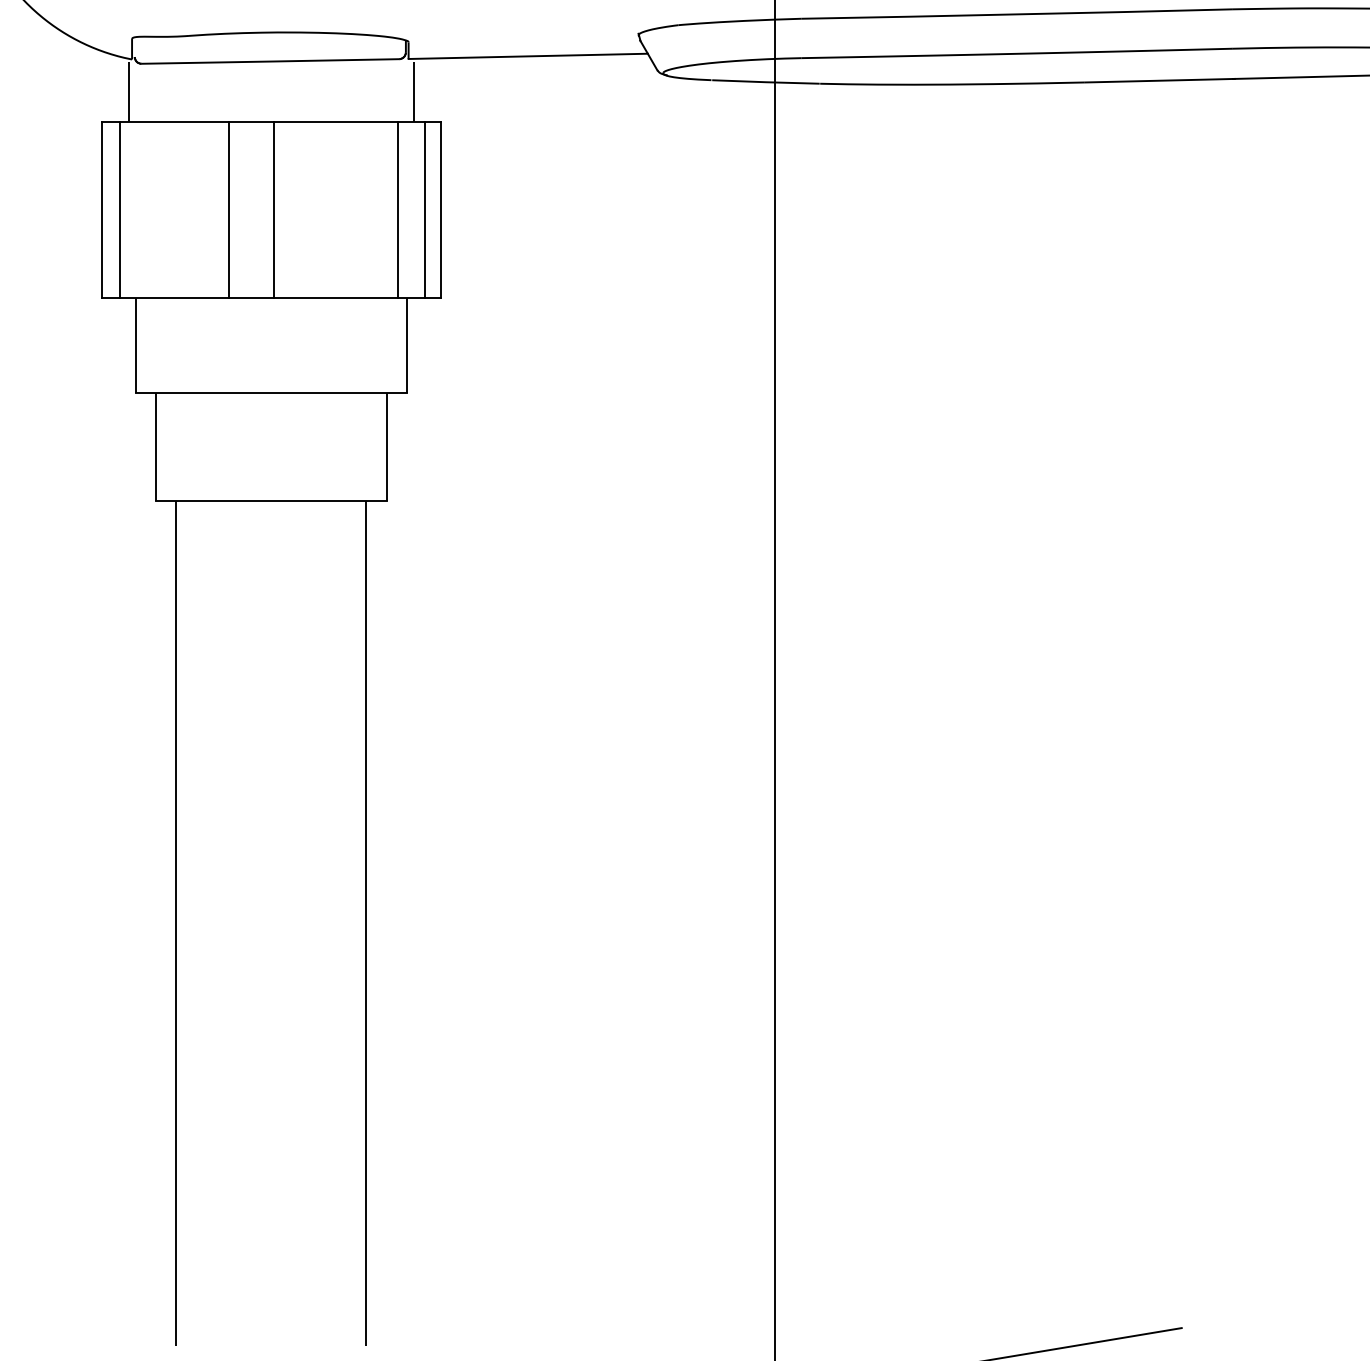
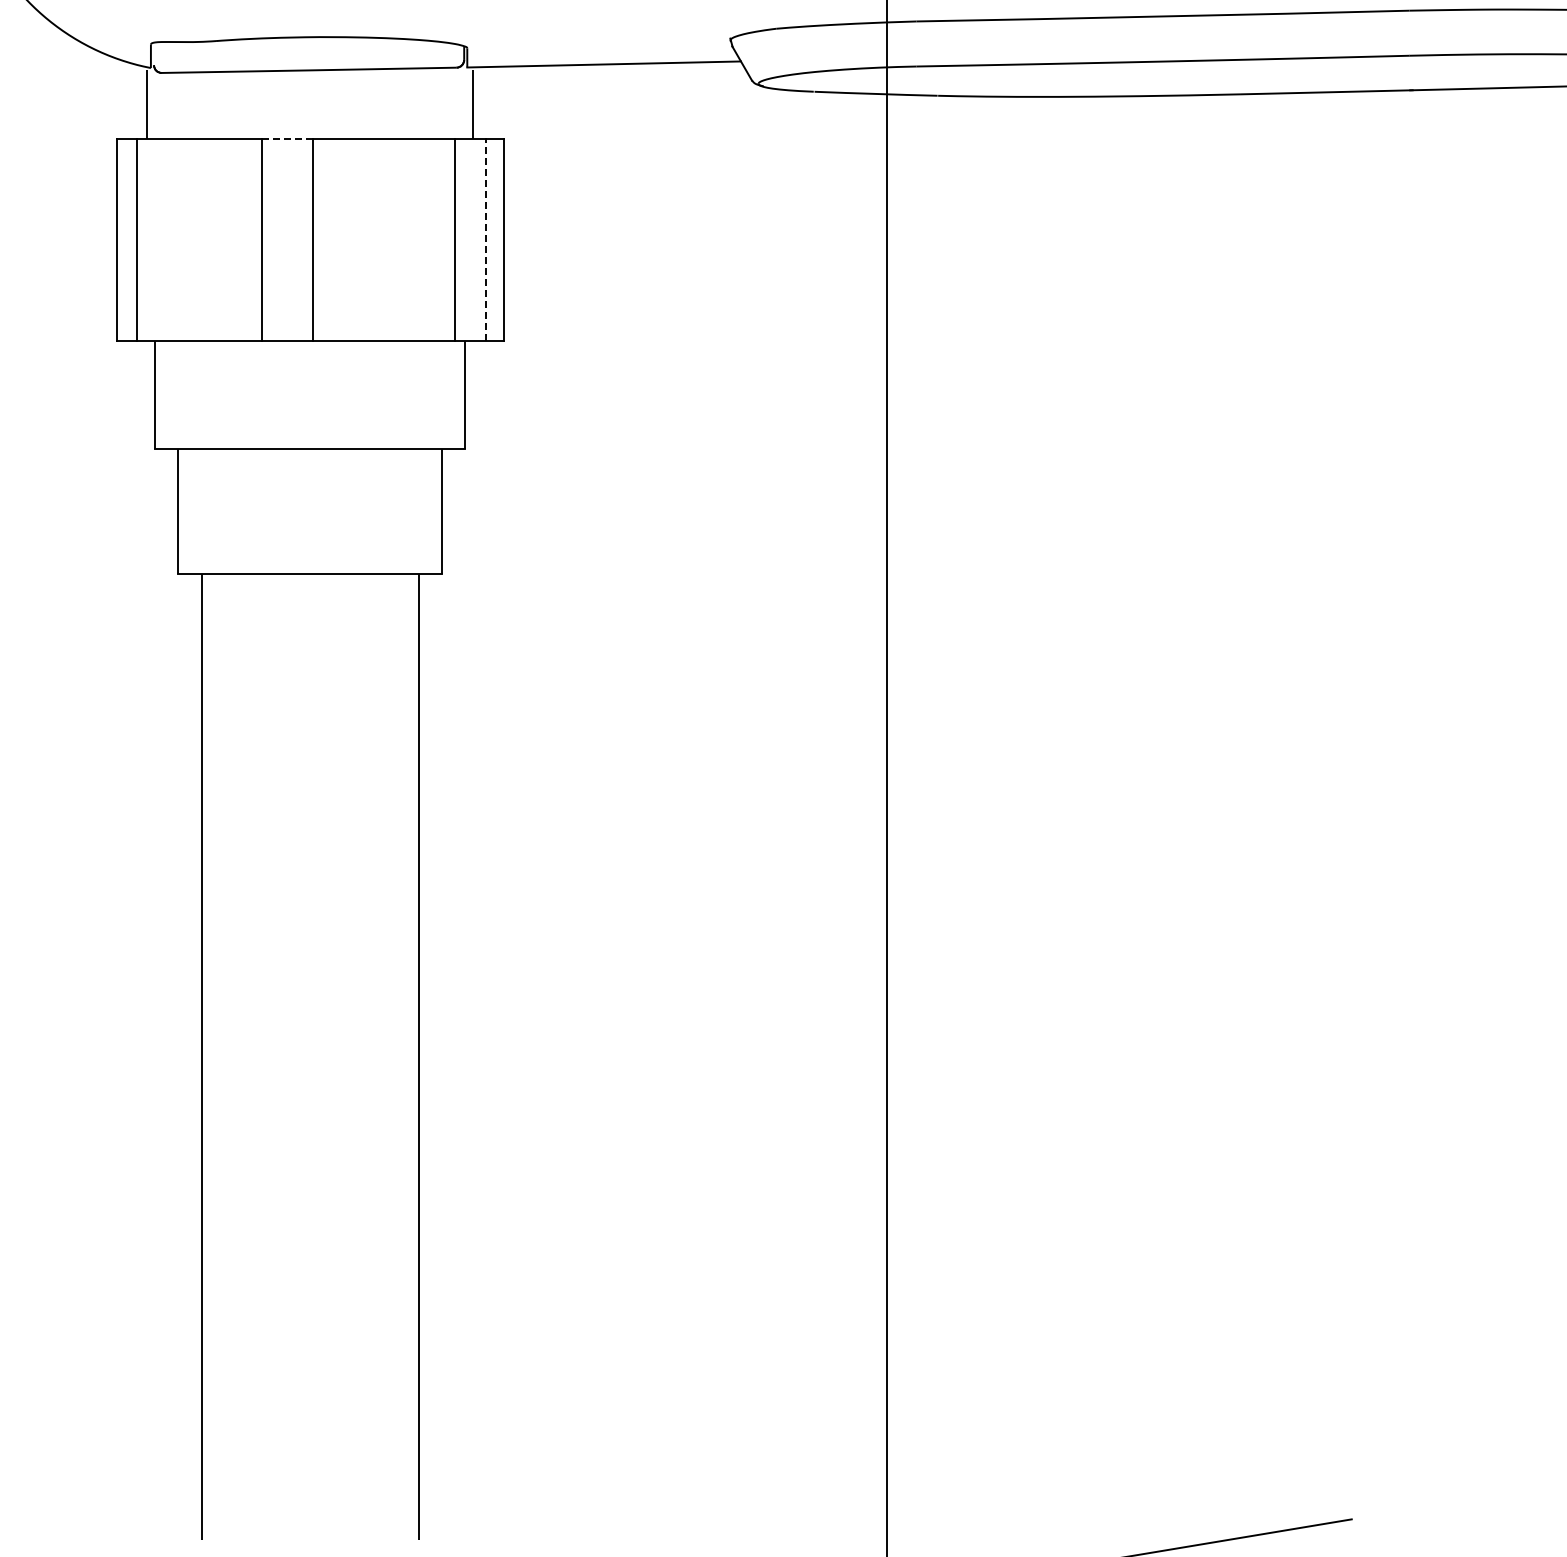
line: (251, 121) -> (287, 139), solid -> dashed
line: (425, 210) -> (486, 240), solid -> dashed

